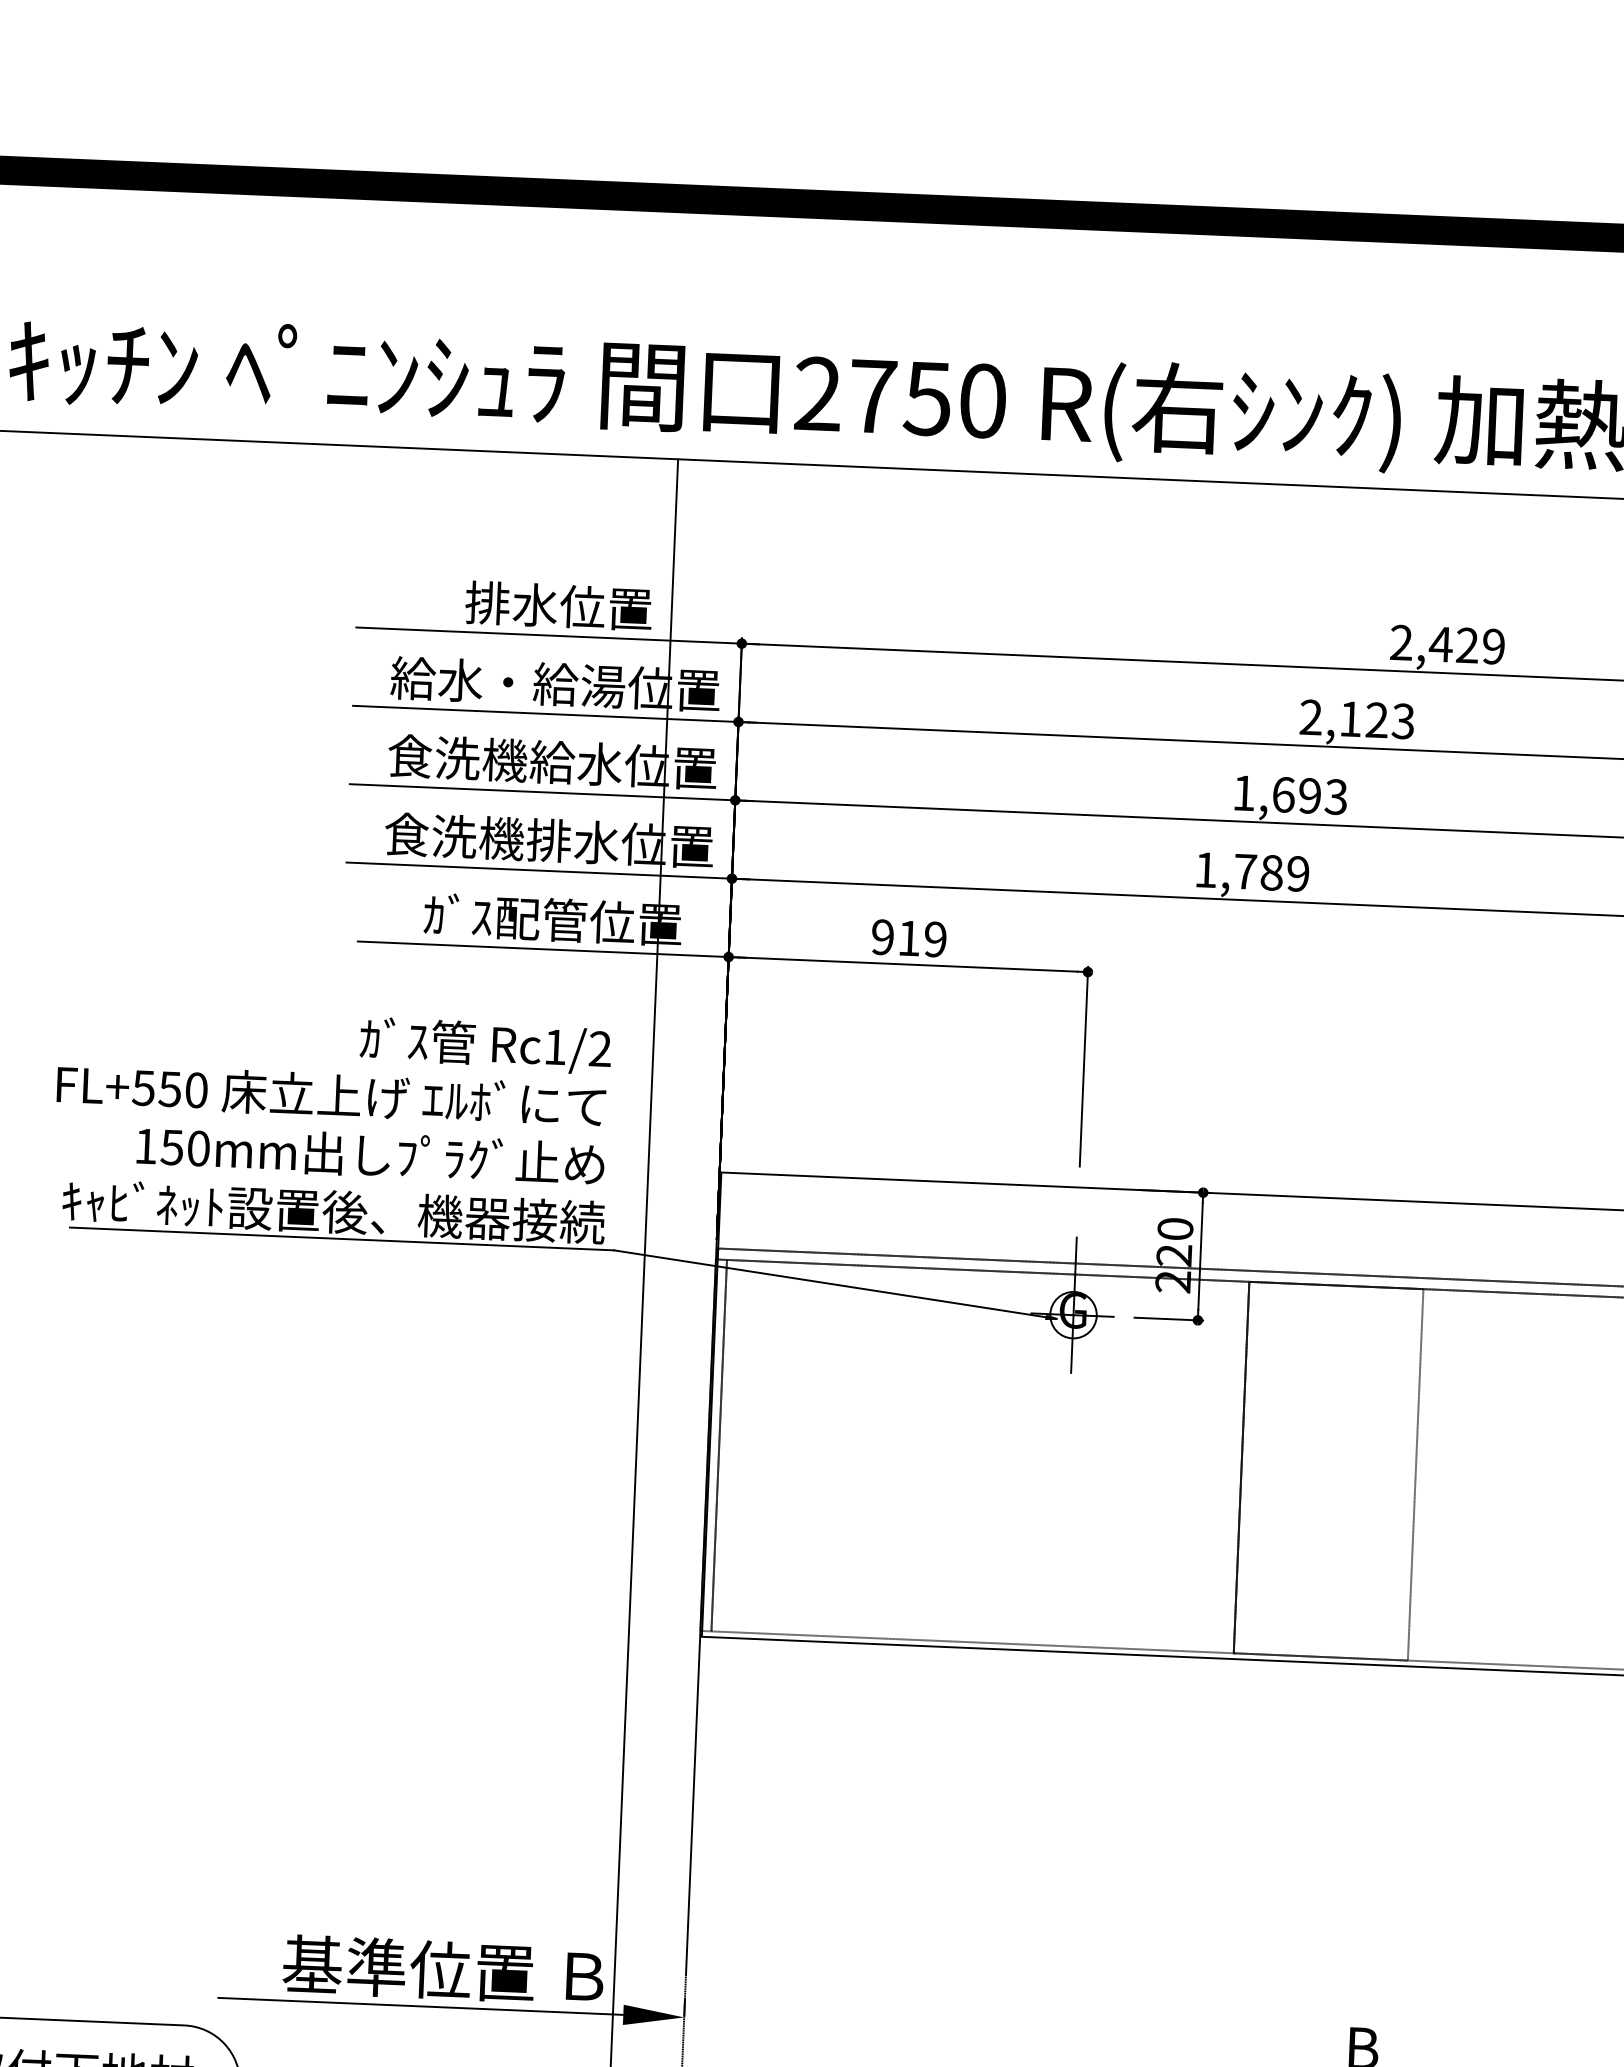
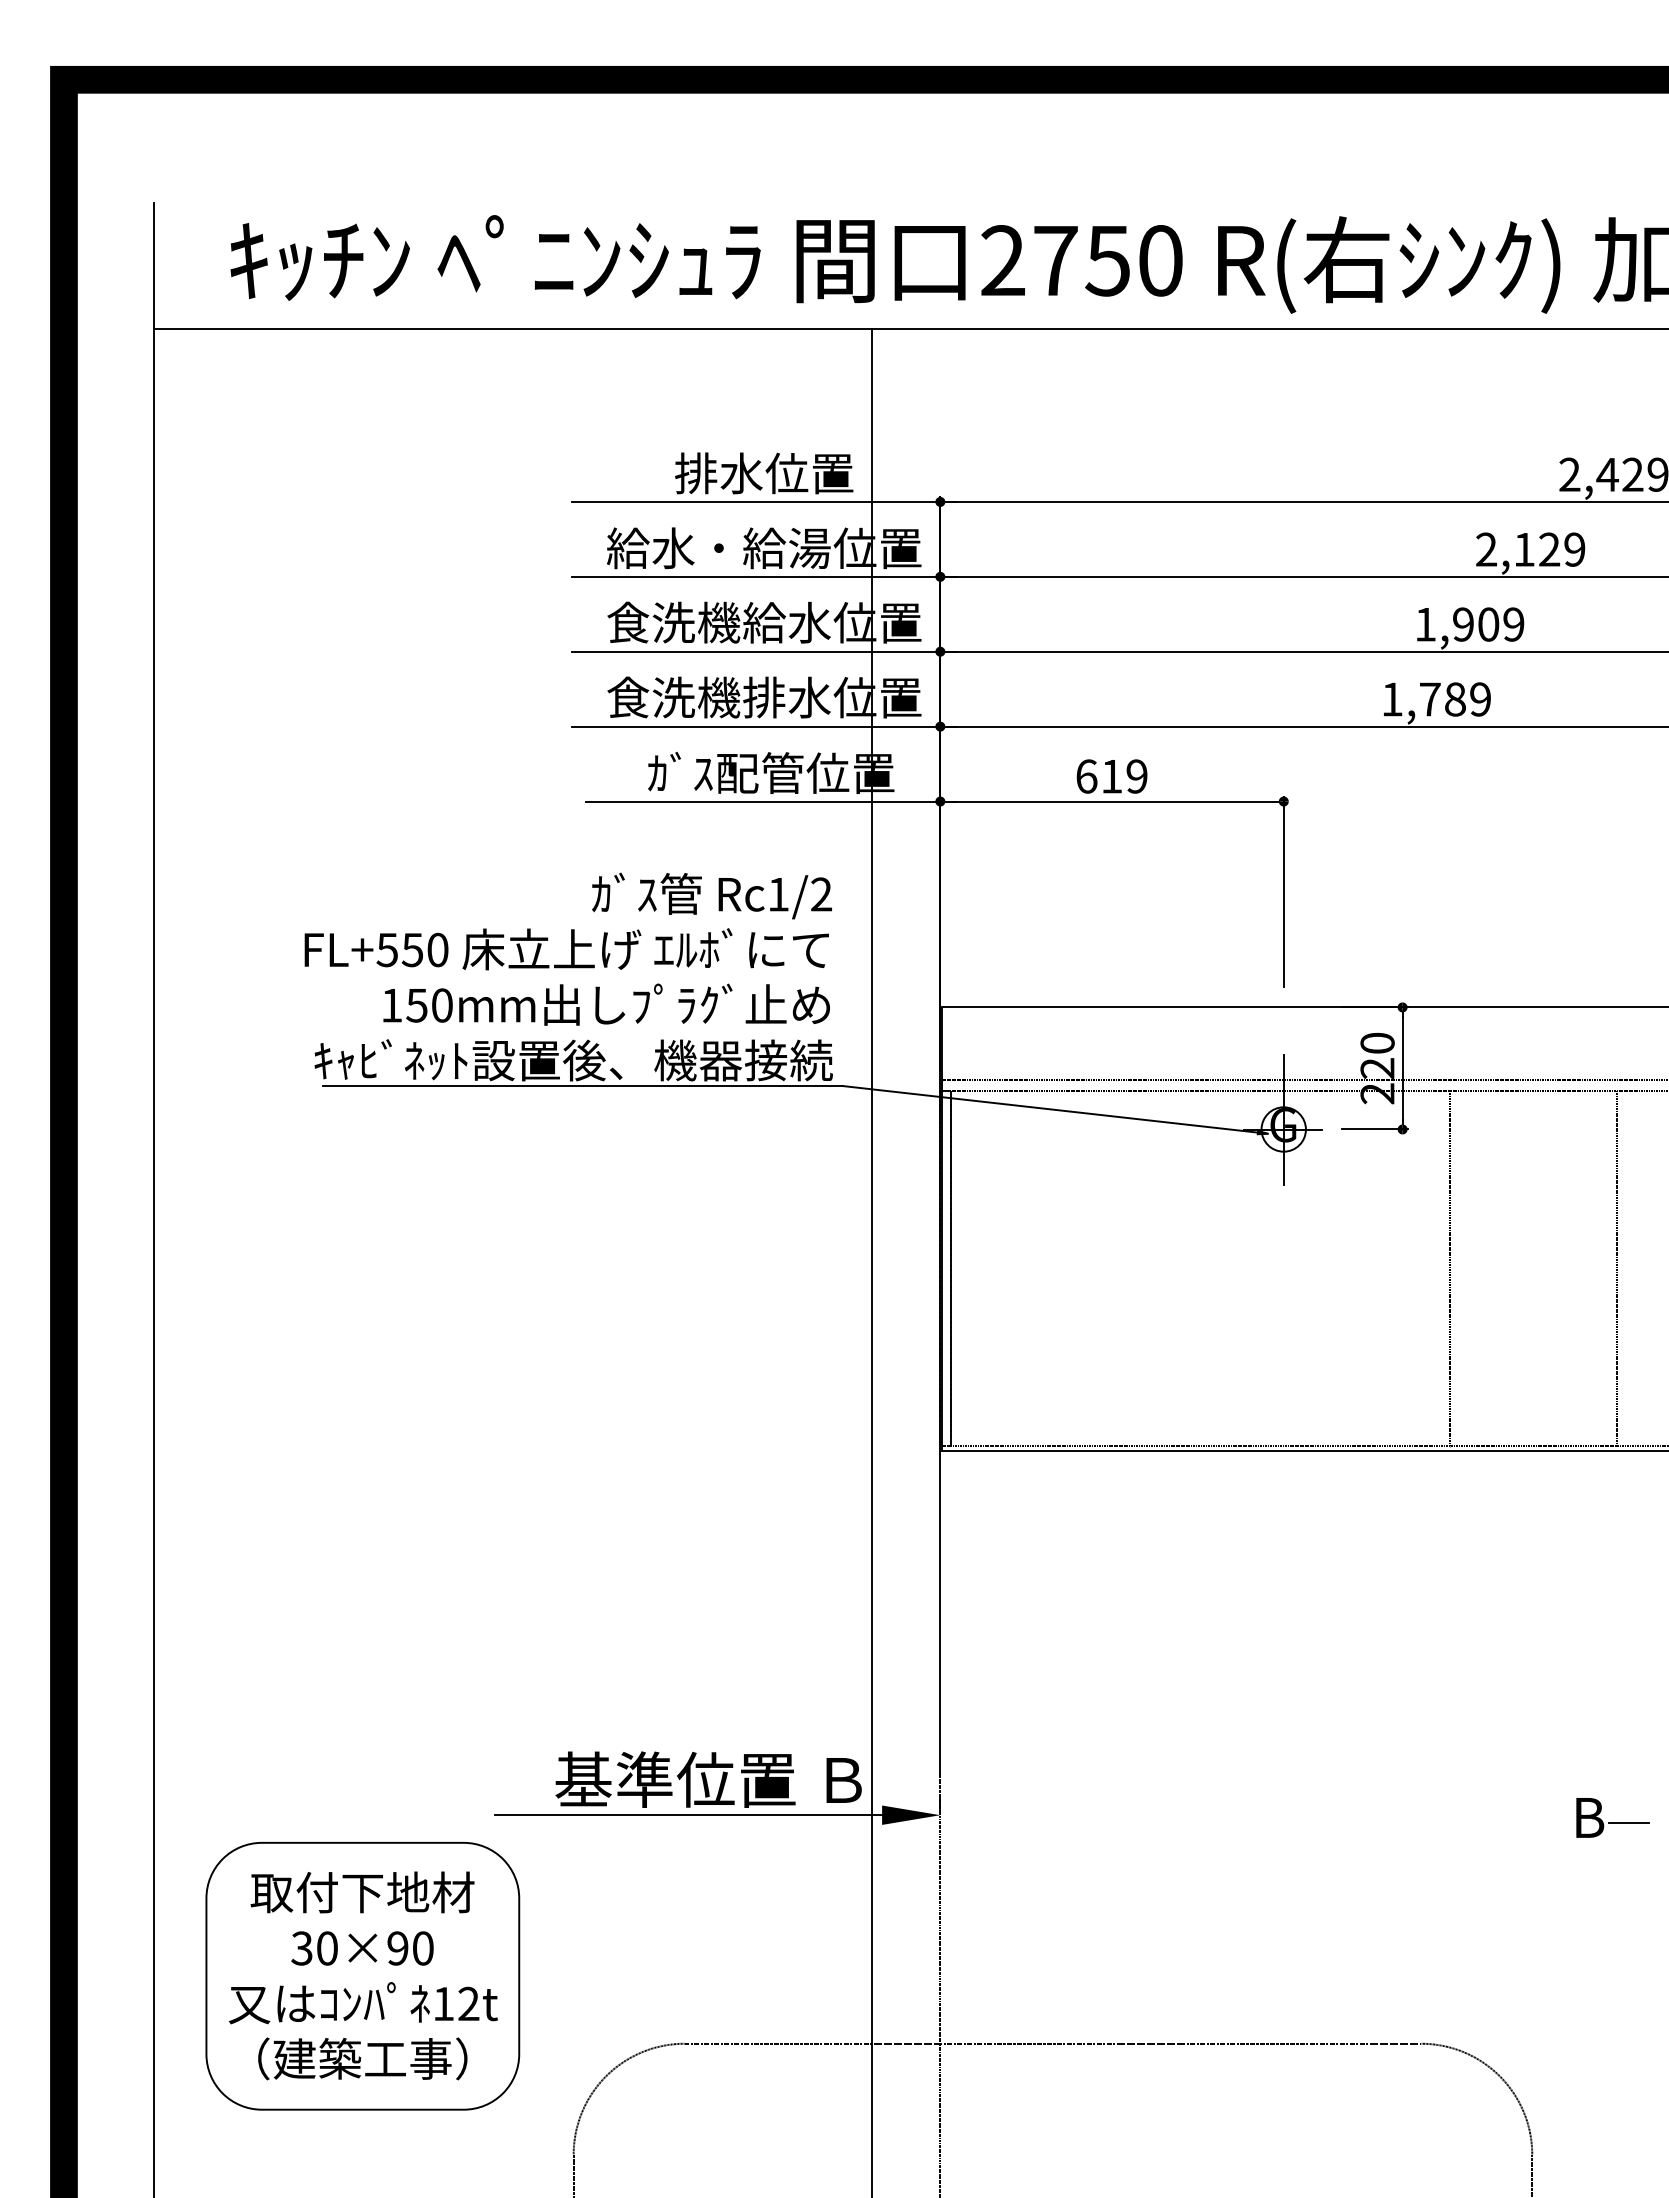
text: (1403, 721) -> (1574, 549), 2,123 -> 2,129
text: (1309, 795) -> (1488, 624), 1,693 -> 1,909
text: (882, 937) -> (1086, 776), 919 -> 619
line: (1403, 2056) -> (1628, 1823), added

